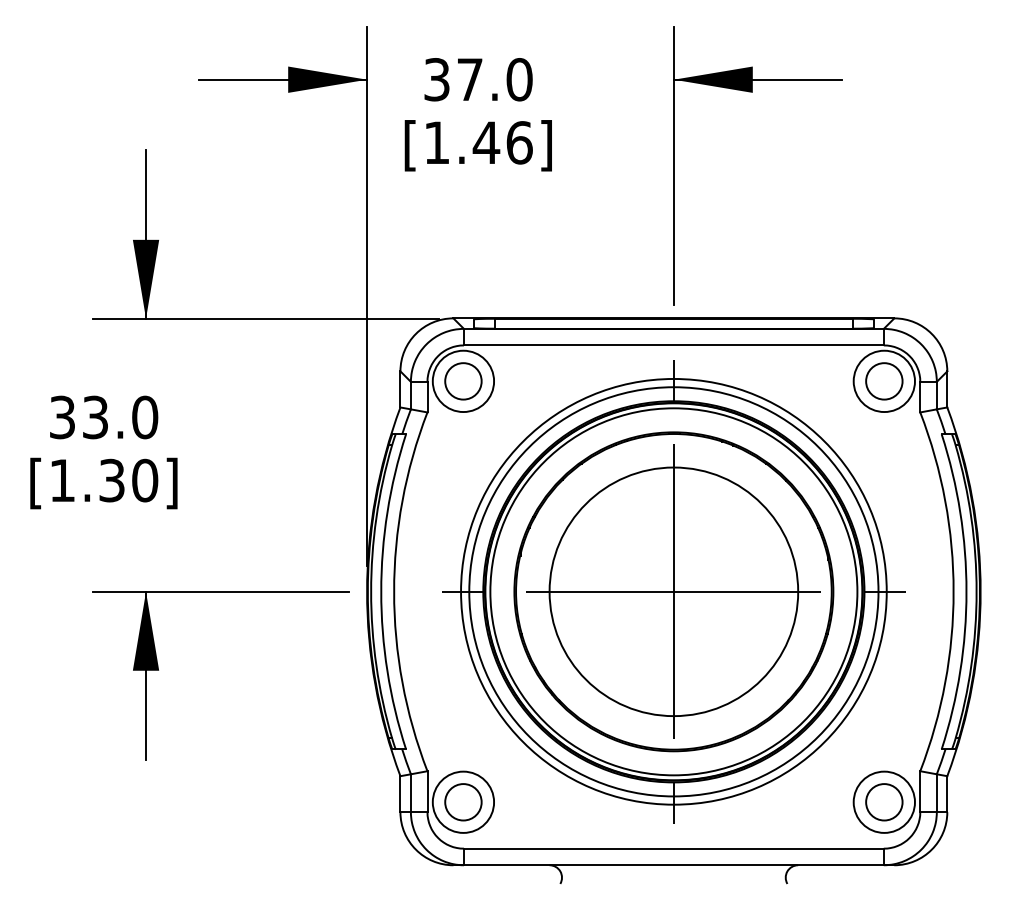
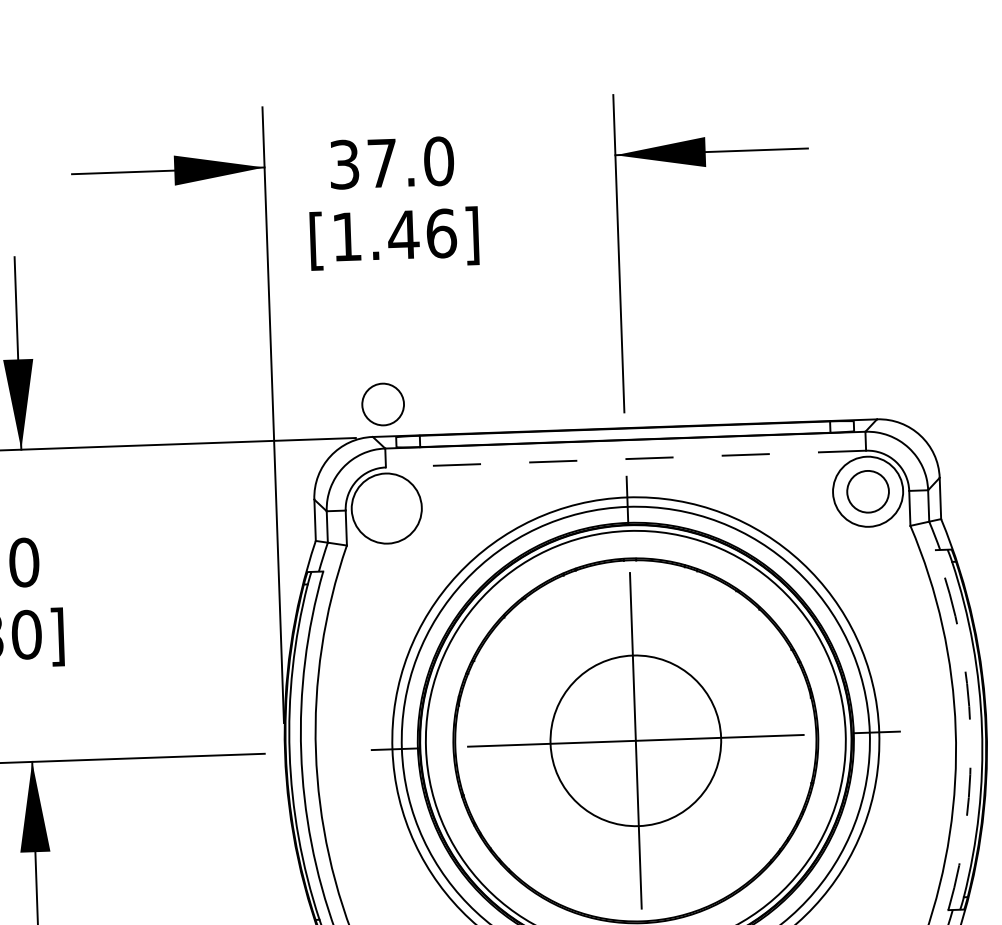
line: (673, 345) -> (625, 459), solid -> dashed
circle: (463, 381) -> (383, 404), moved
circle: (673, 591) -> (635, 740), size x0.6
arc: (966, 591) -> (970, 728), solid -> dashed

